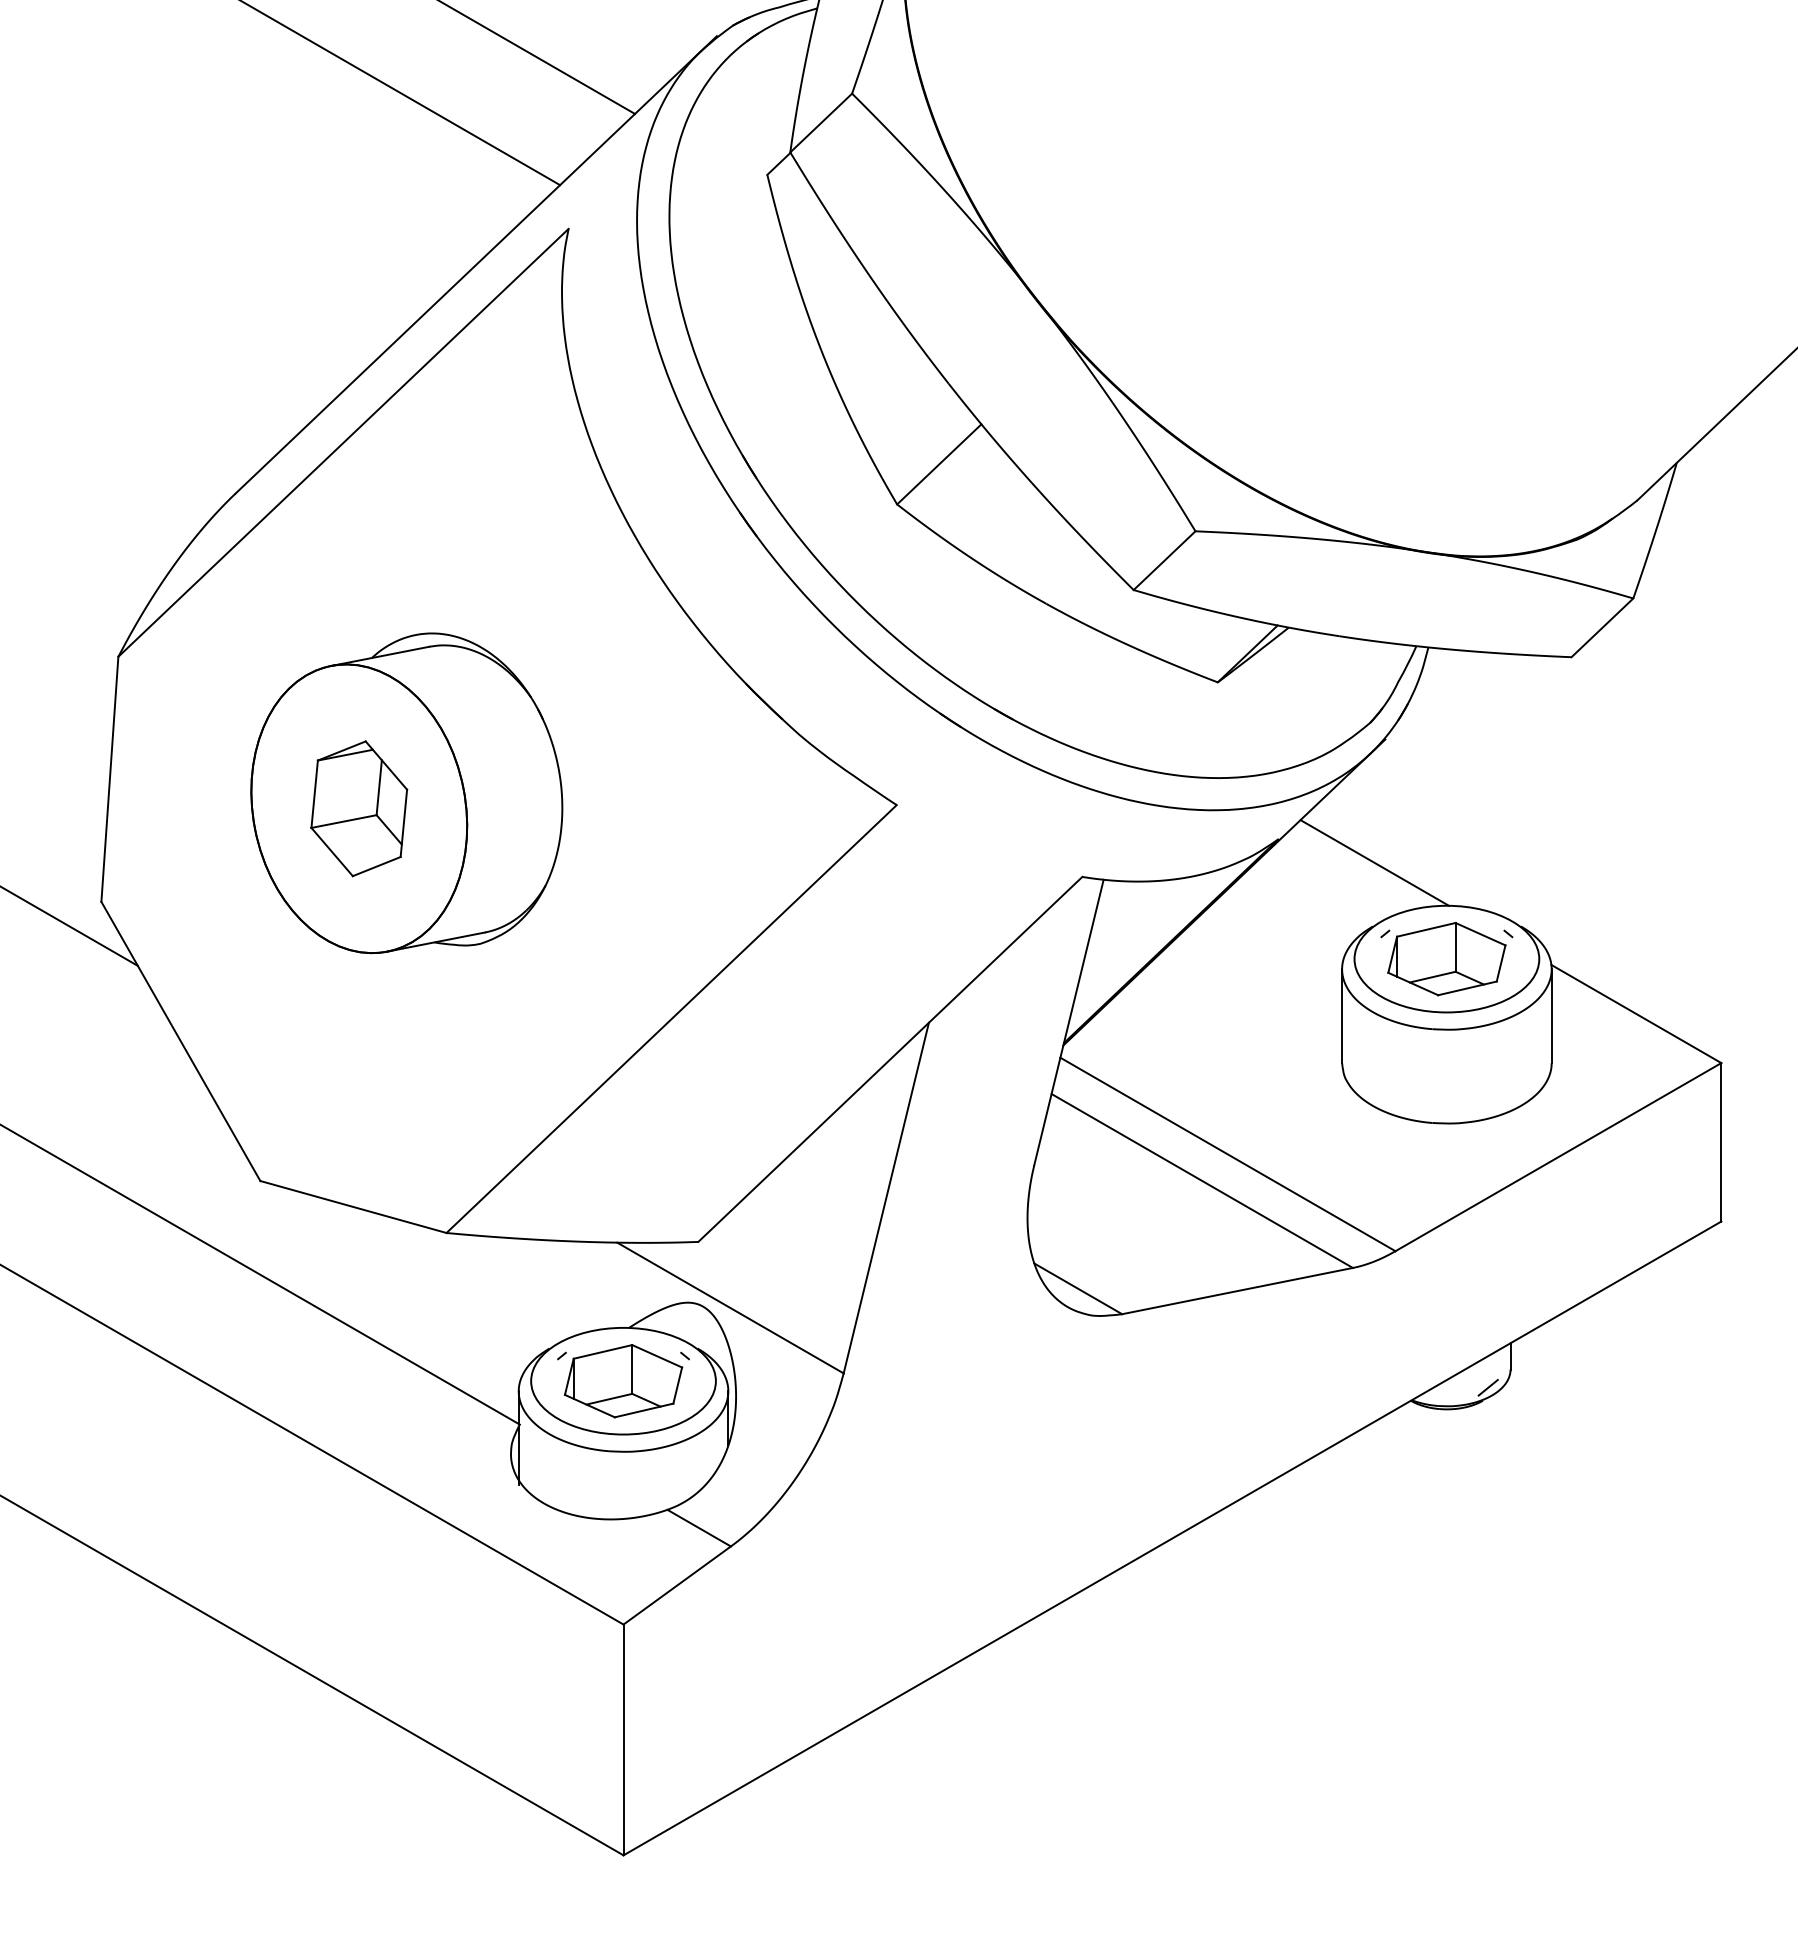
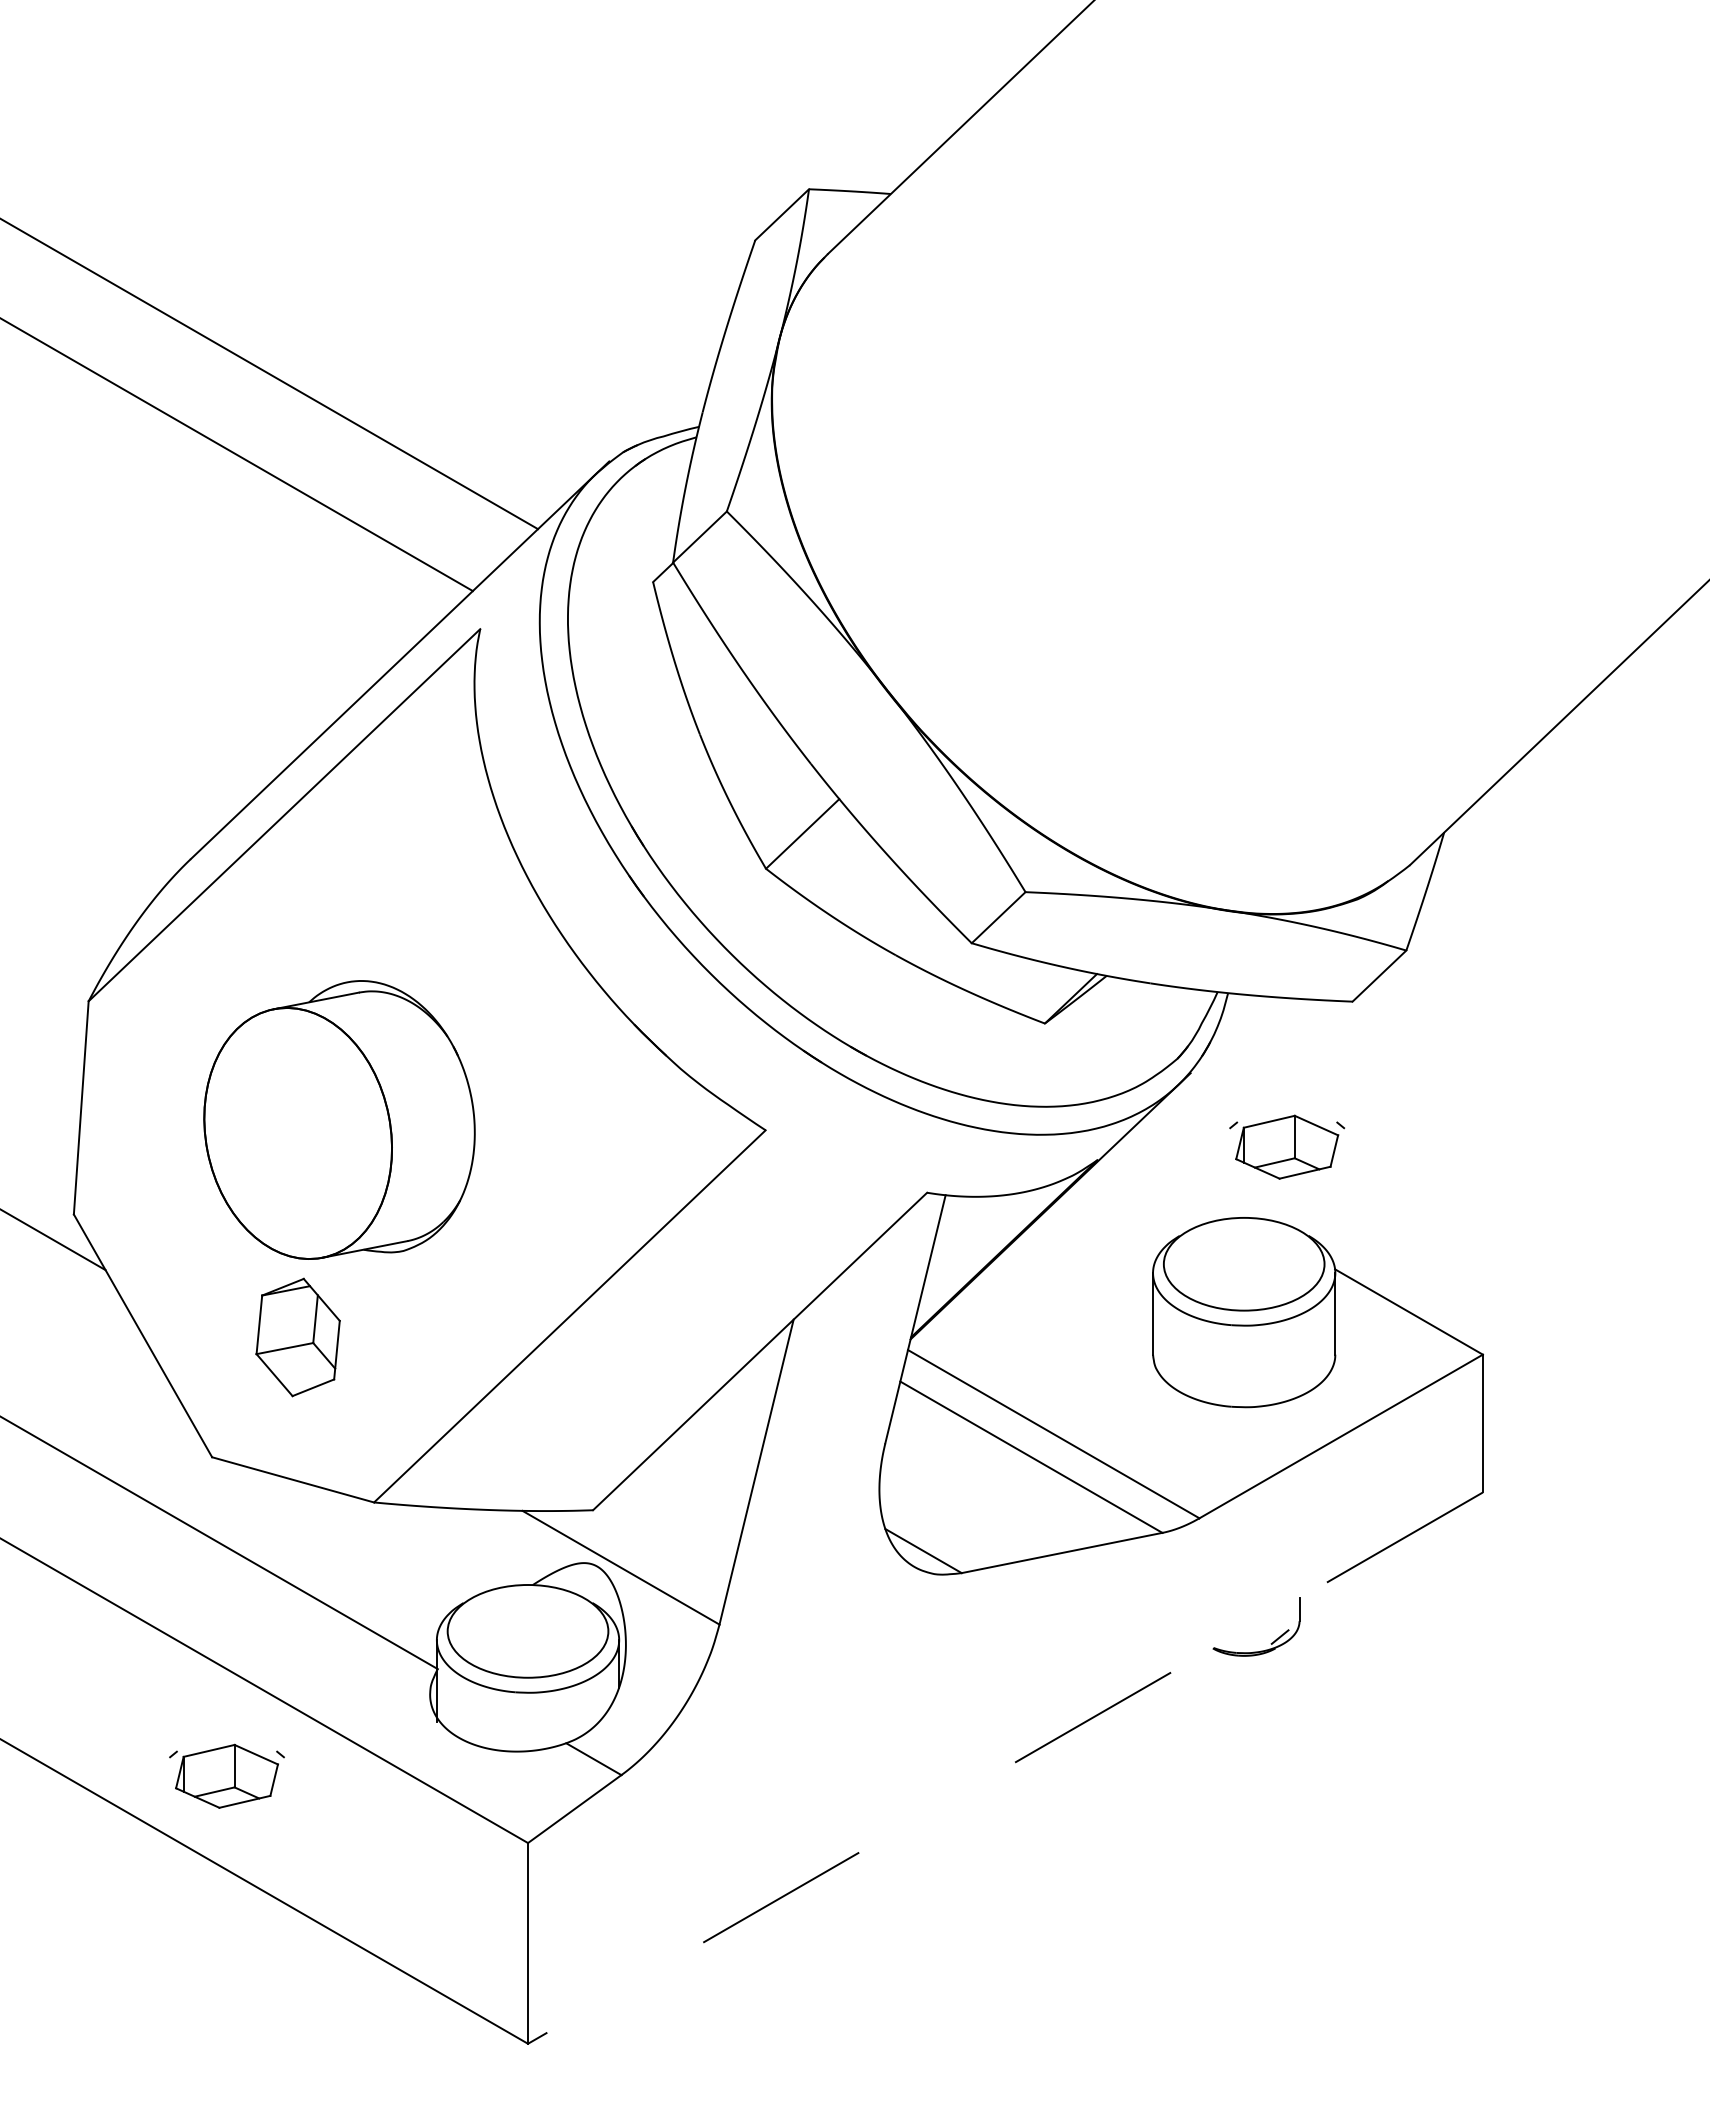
part: (358, 808) -> (297, 1337), moved
line: (1373, 862) -> (1180, 1180), removed
part: (1446, 958) -> (1286, 1146), moved
part: (622, 1380) -> (226, 1775), moved
line: (1172, 1538) -> (1005, 1768), solid -> dashed

